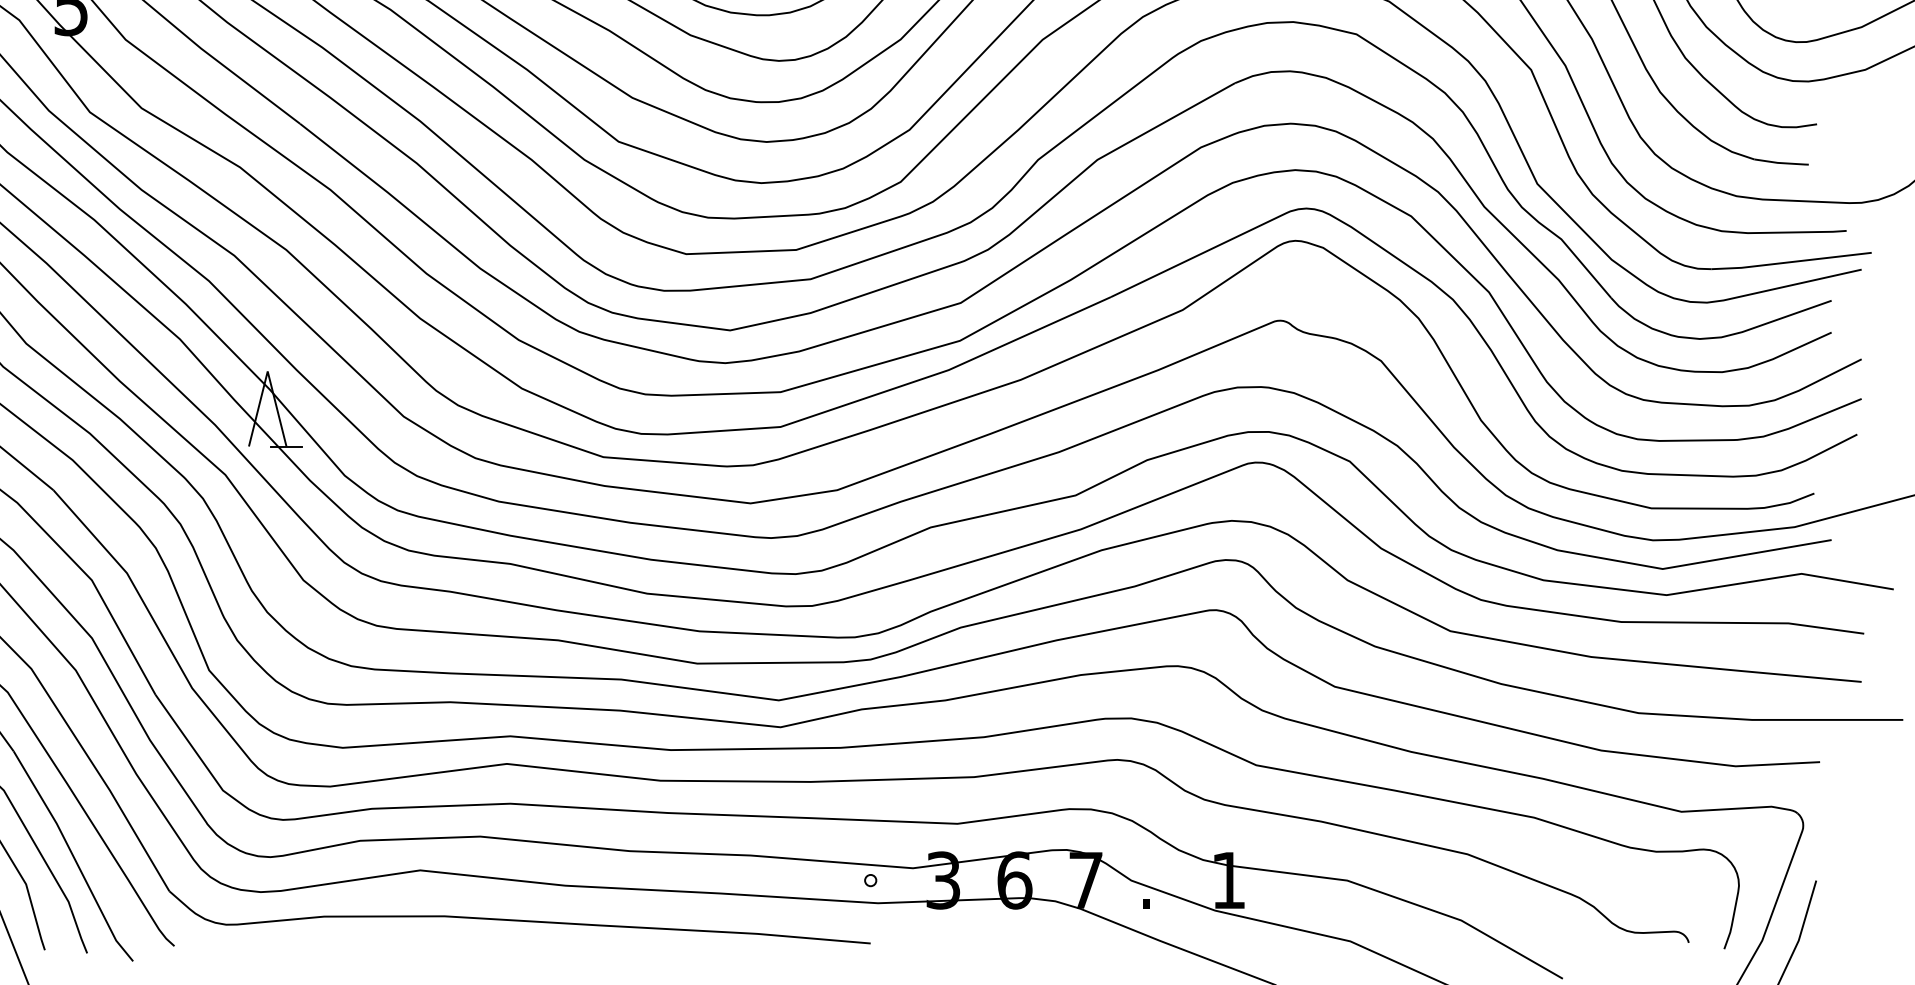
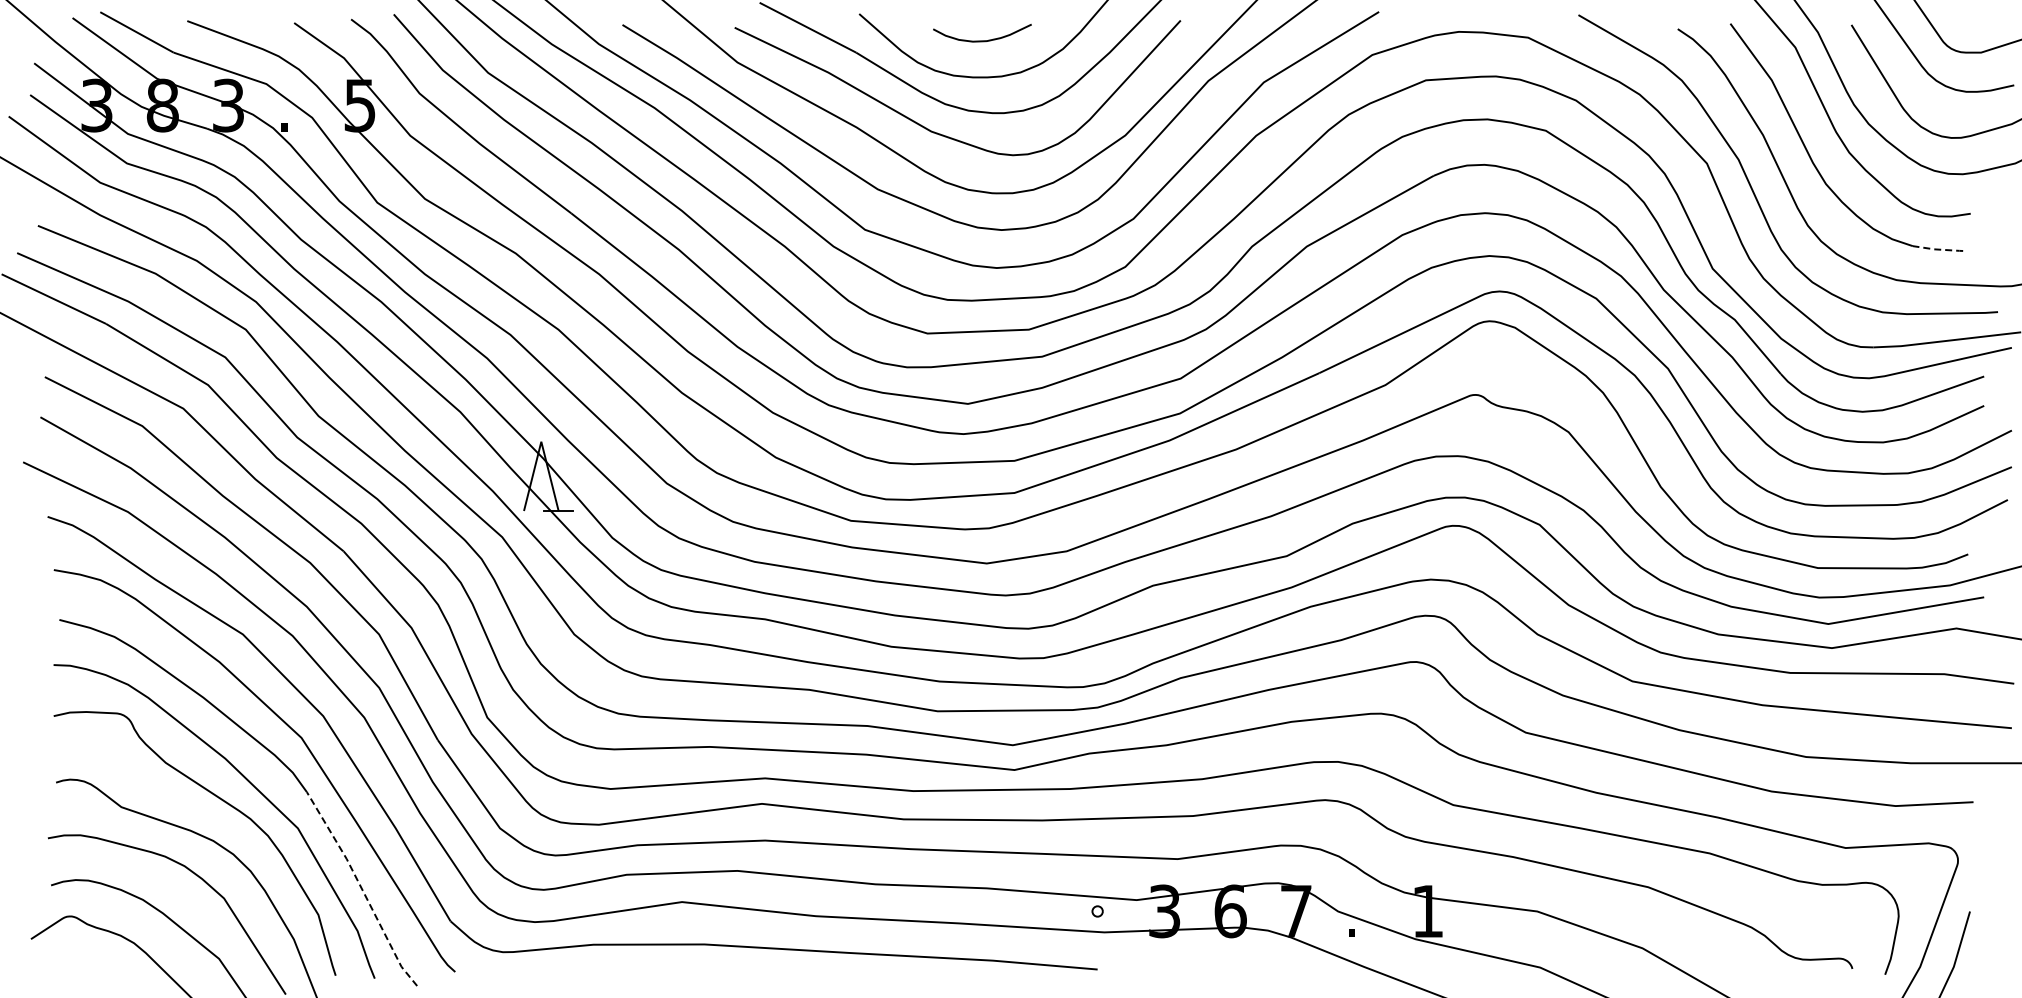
line: (1782, 163) -> (1938, 249), solid -> dashed
line: (72, 856) -> (361, 889), solid -> dashed

